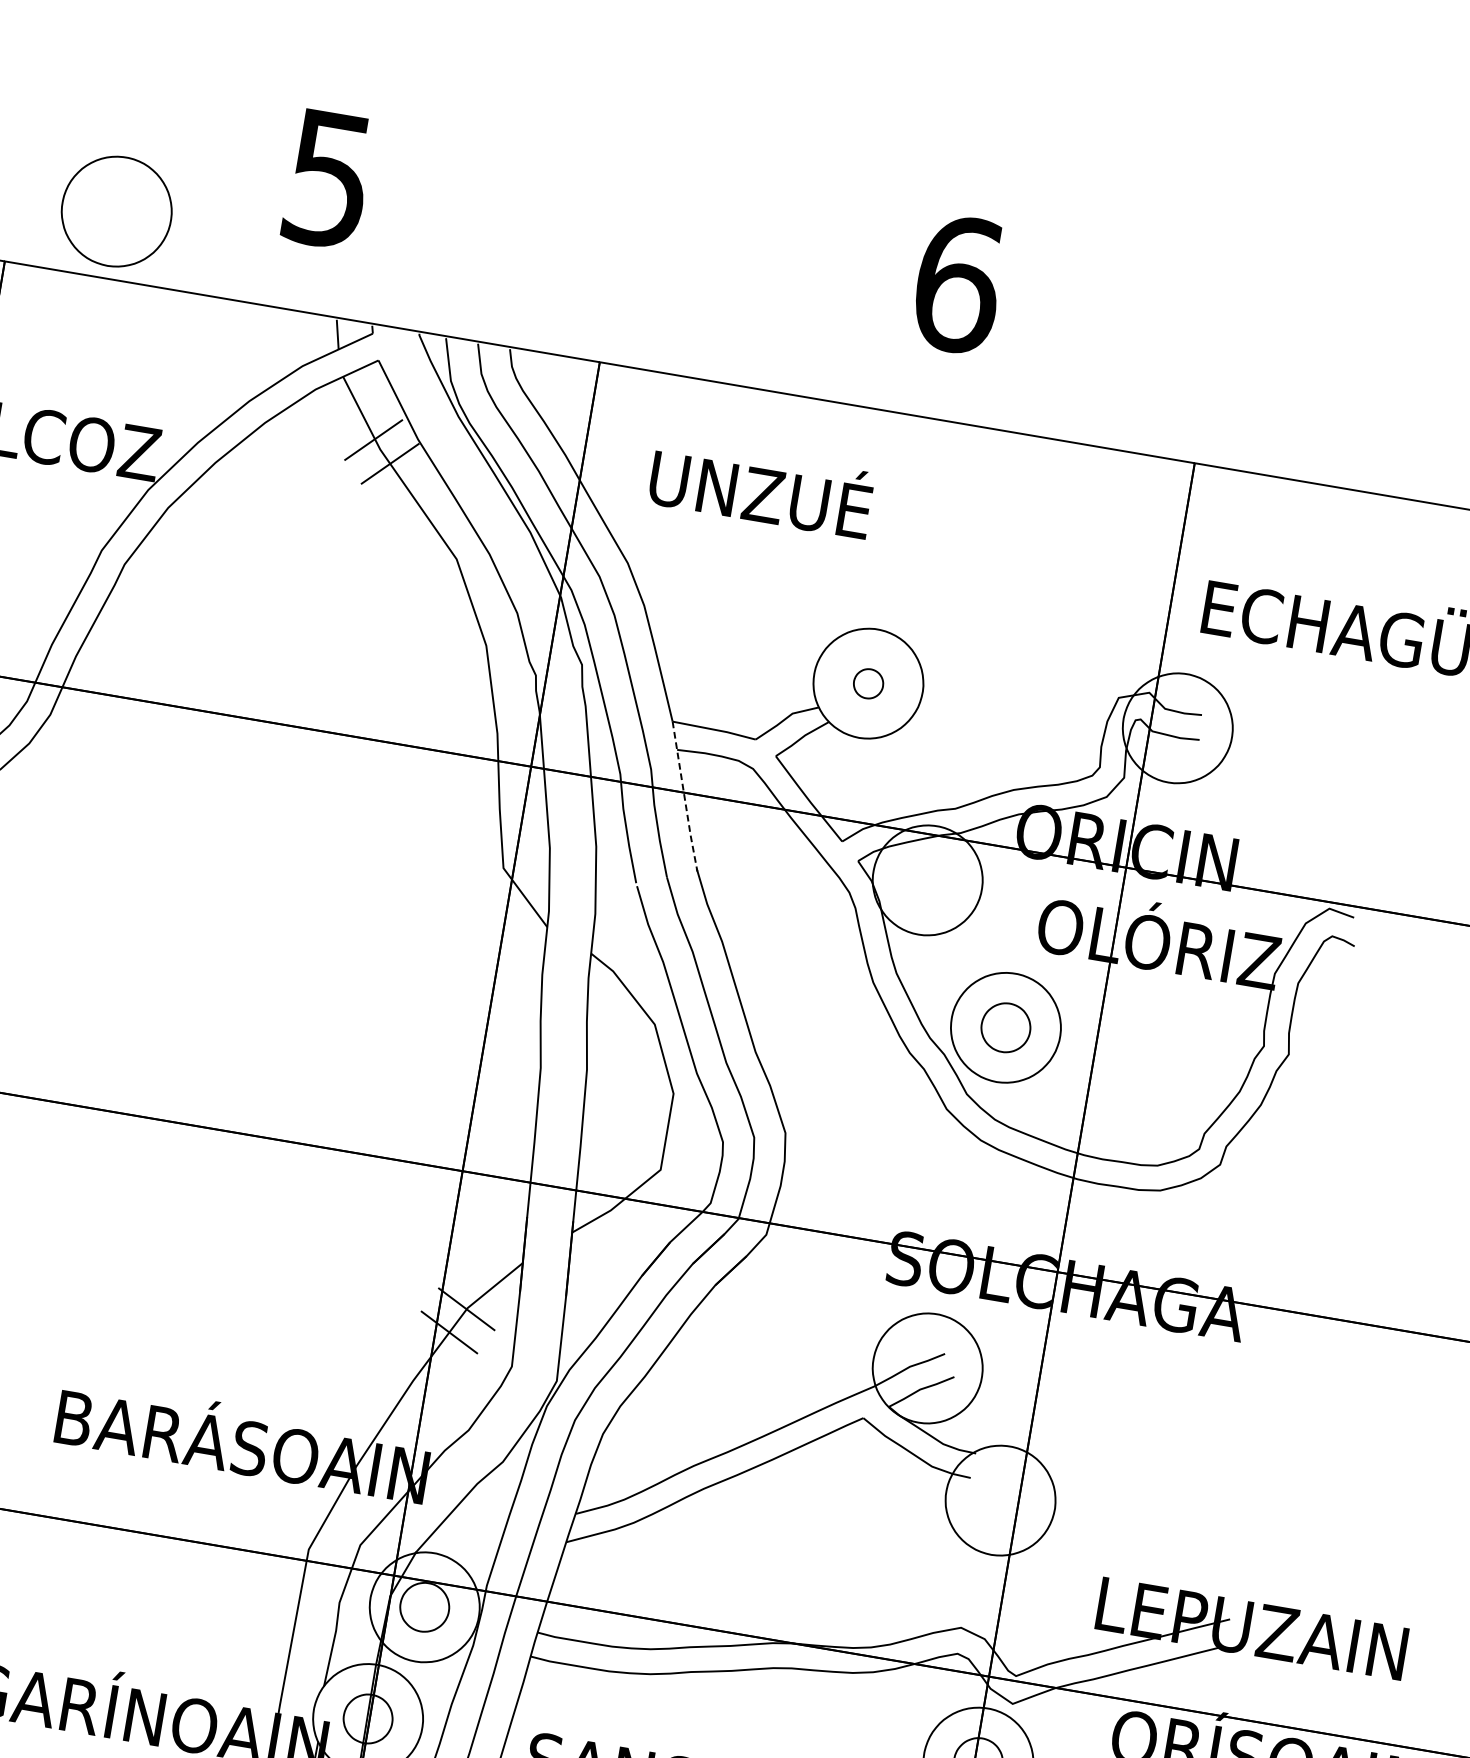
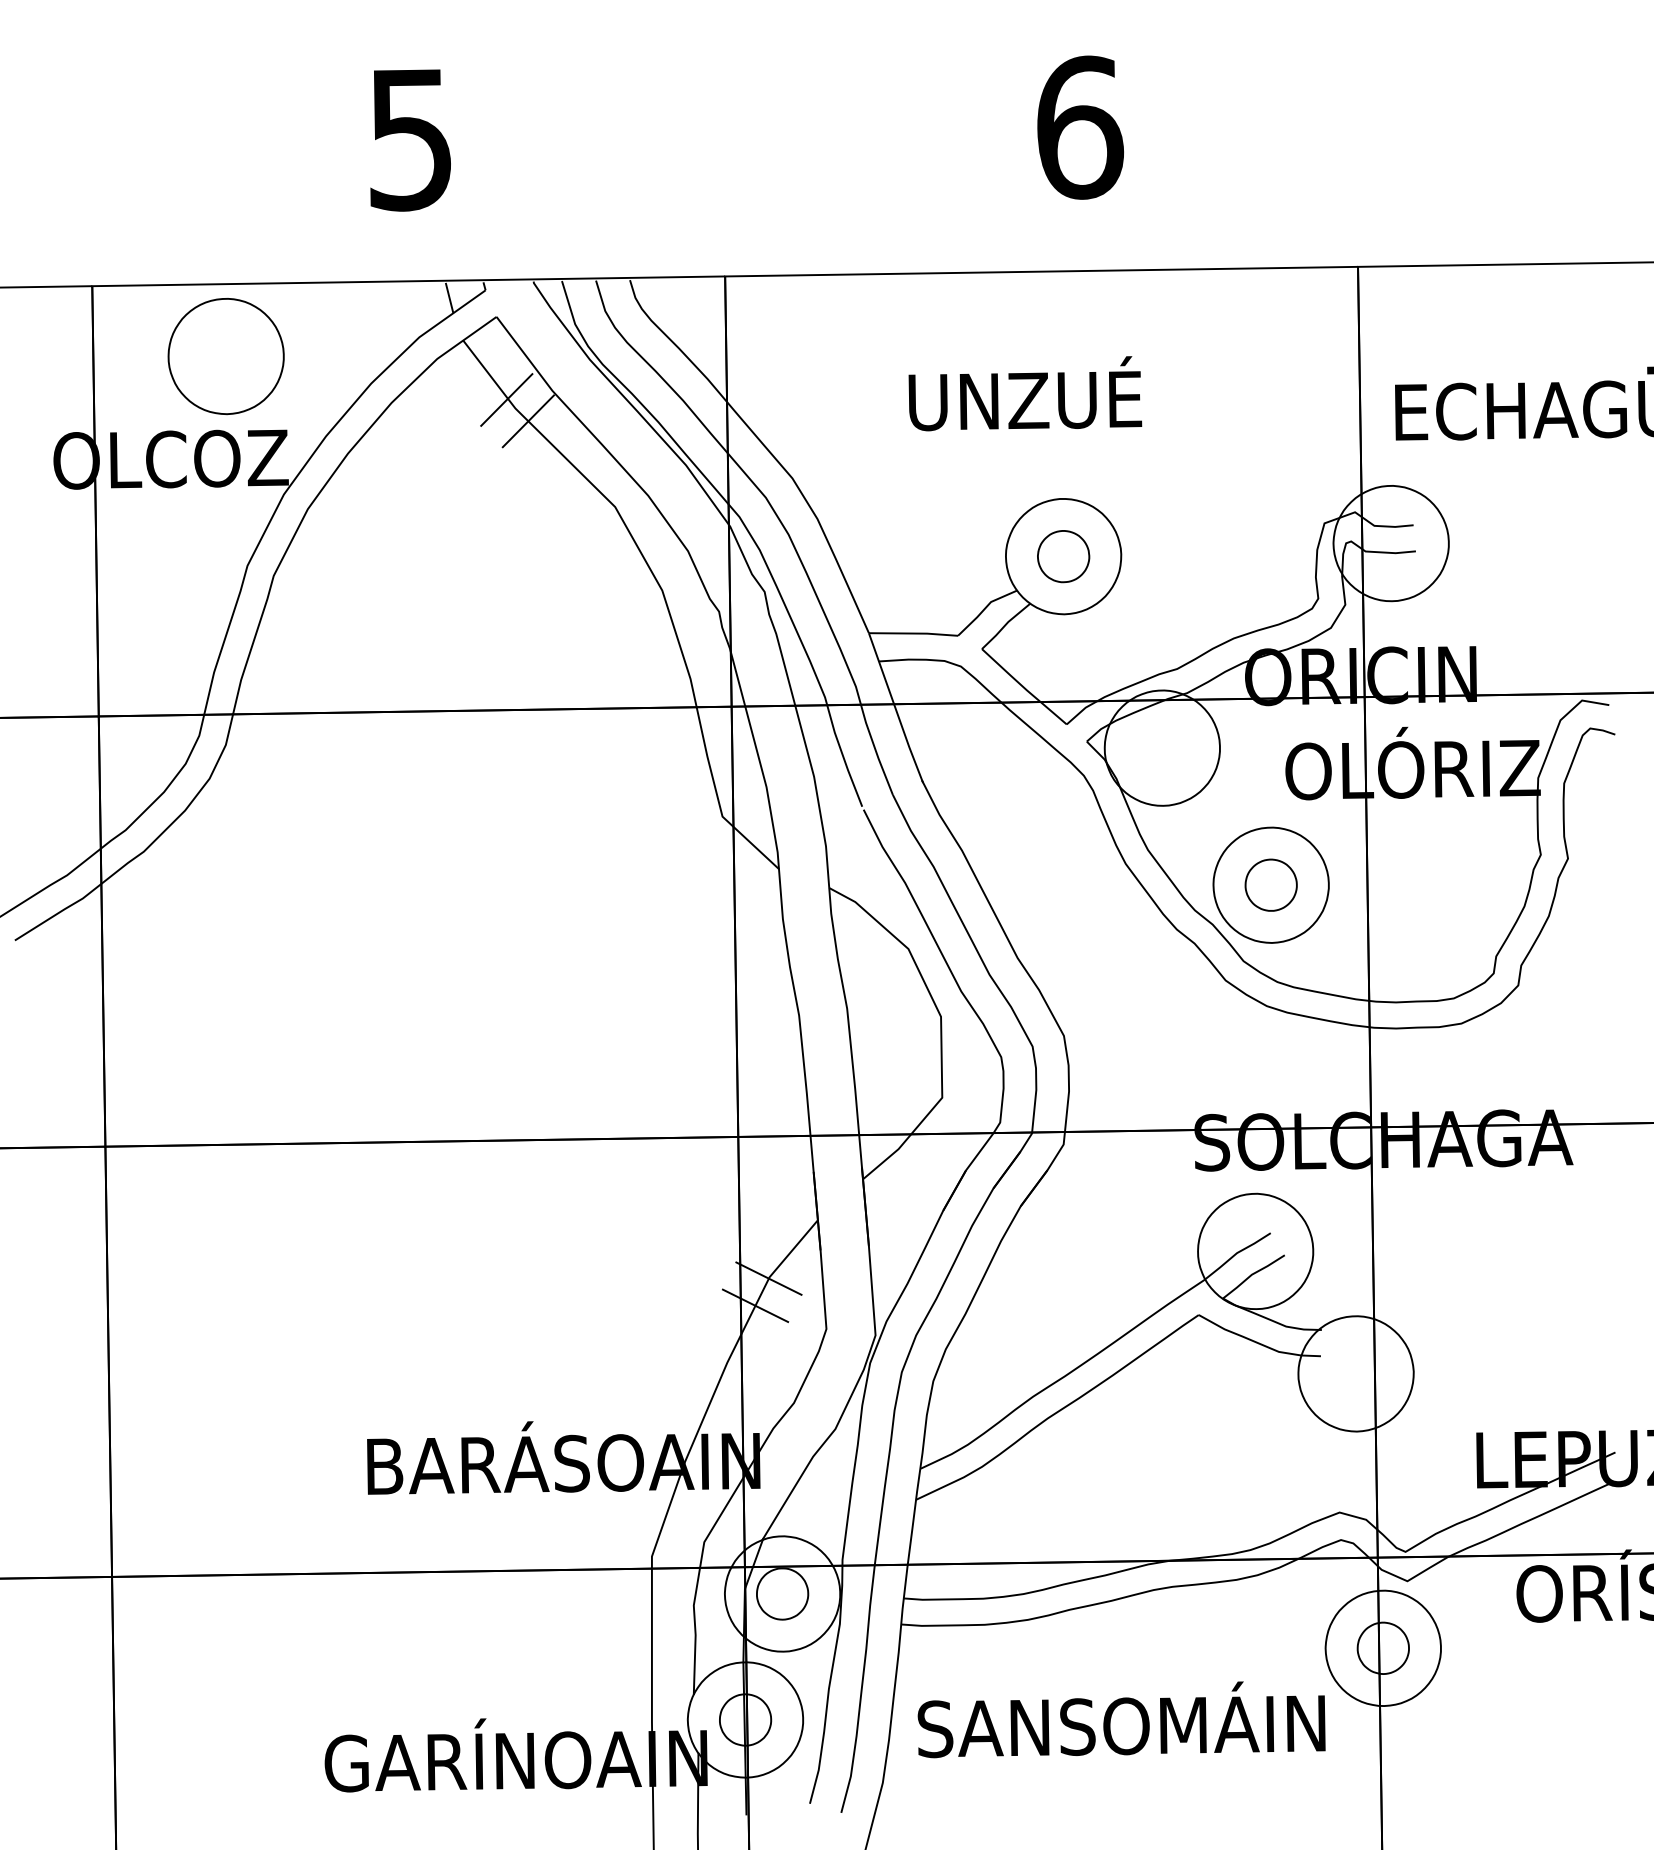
part: (116, 211) -> (225, 356), moved
text: (761, 488) -> (1025, 393), moved
part: (868, 683) -> (1063, 556), size x1.67
line: (685, 798) -> (896, 710), dashed -> solid

